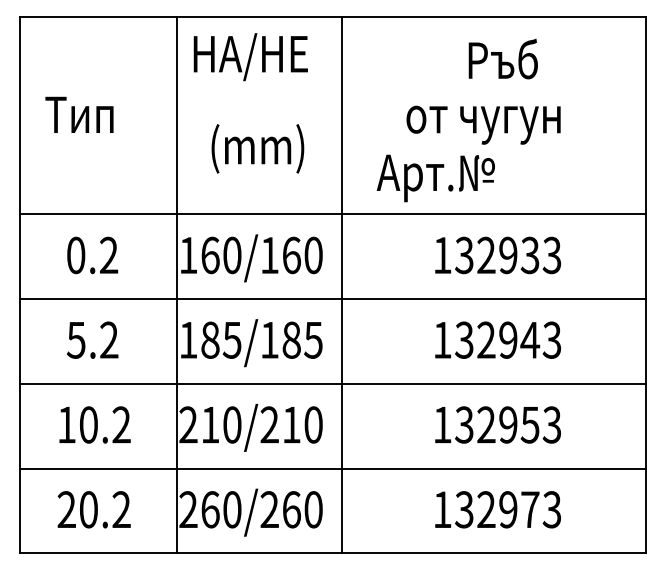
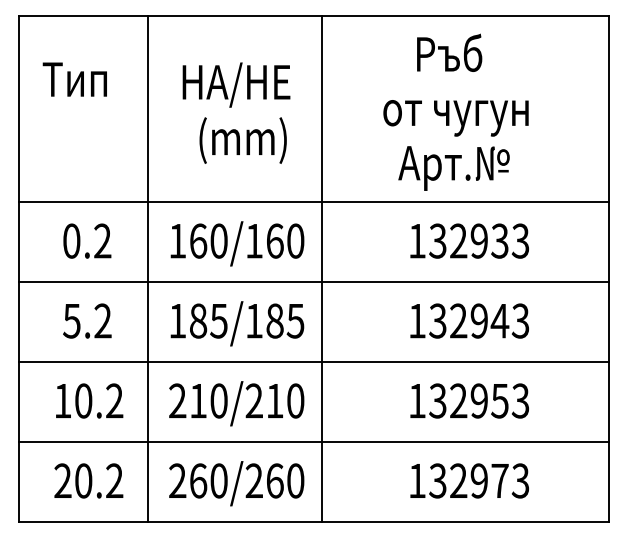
text: (250, 56) -> (236, 84), moved
text: (503, 58) -> (449, 52), moved
text: (79, 114) -> (74, 79), moved
text: (435, 178) -> (453, 168), moved
line: (177, 284) -> (148, 268), moved

